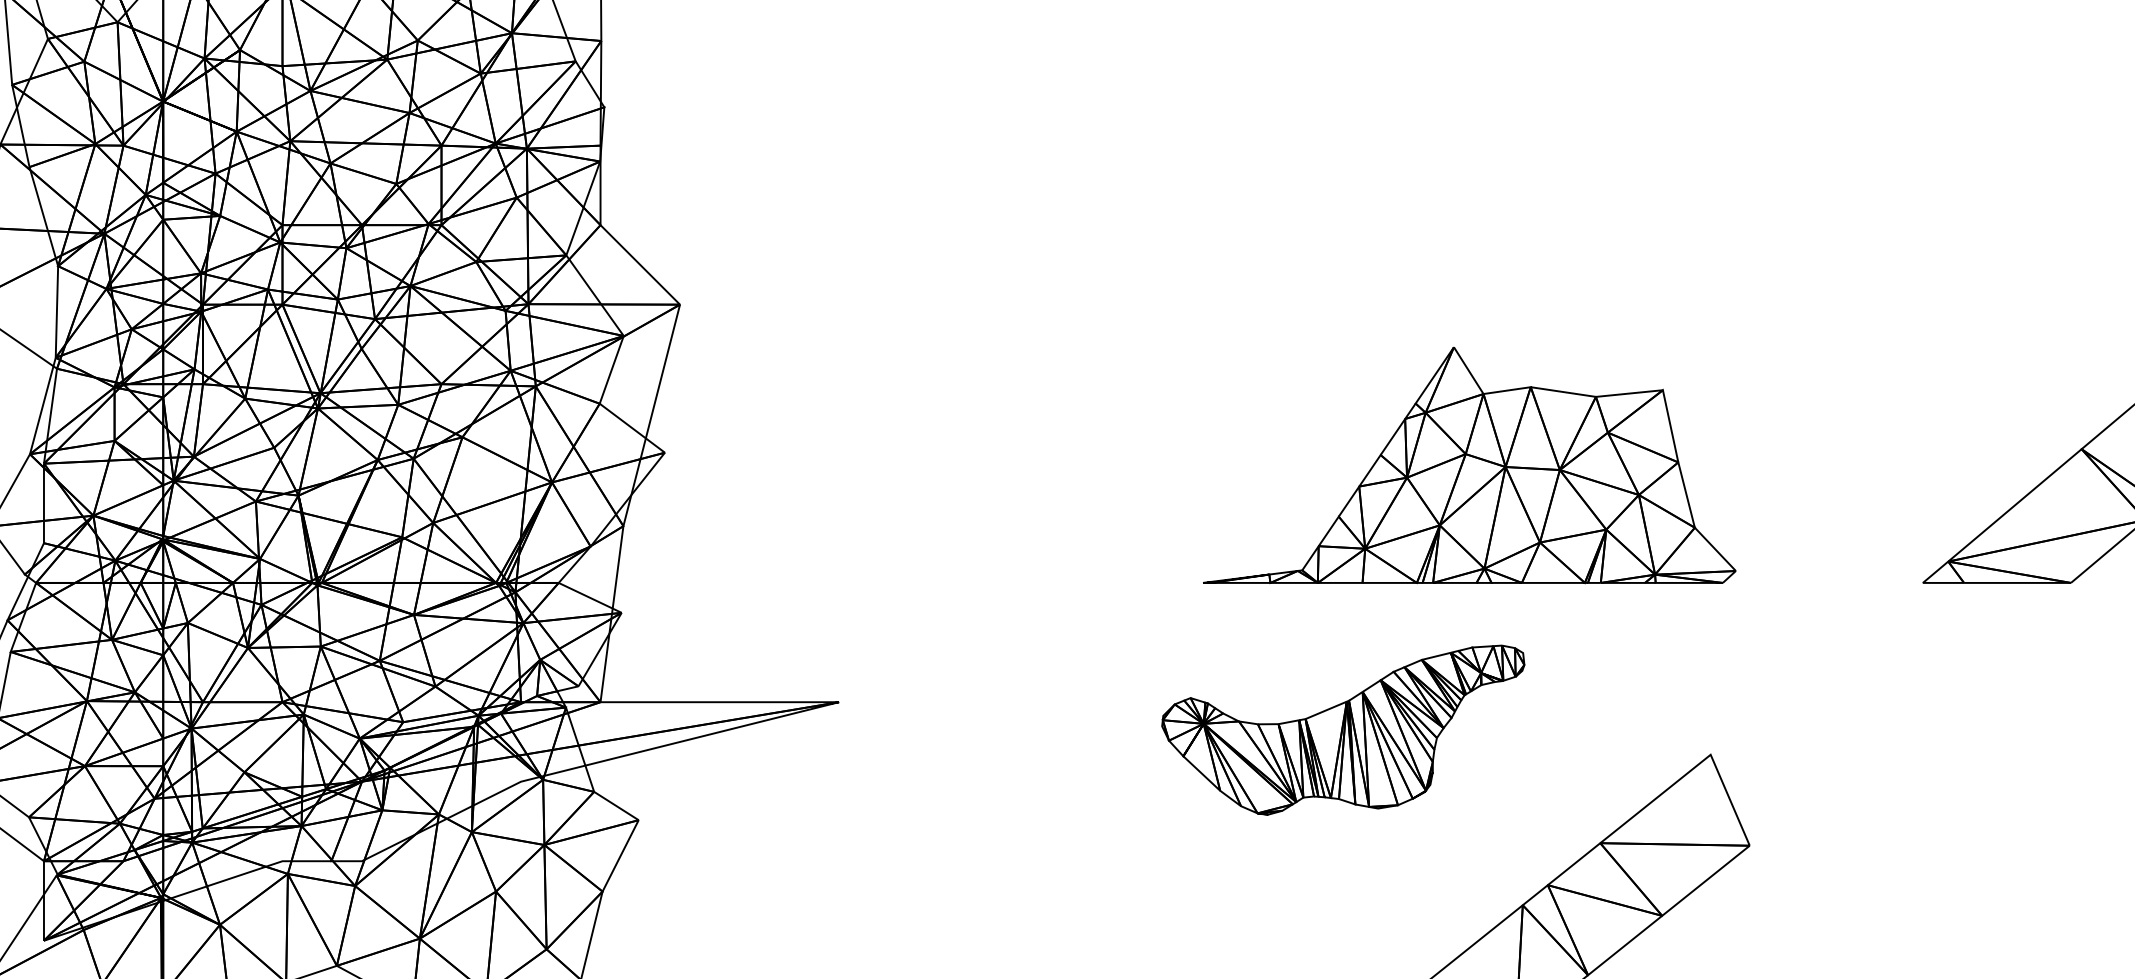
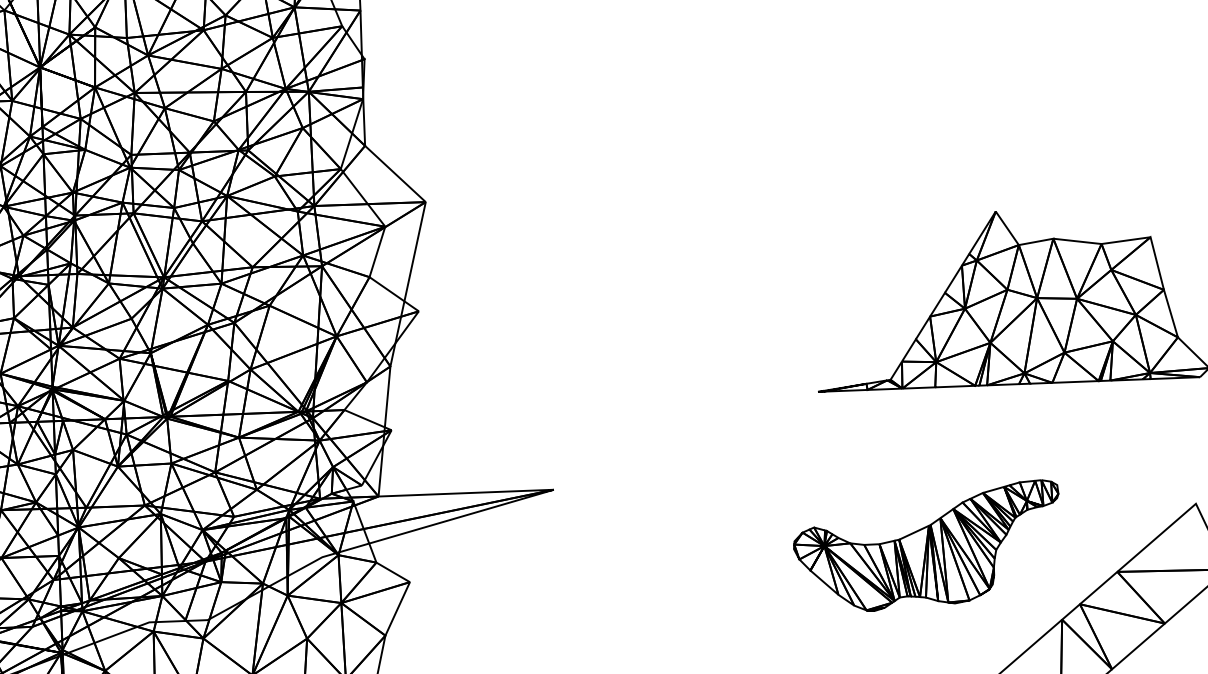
part: (1343, 729) -> (927, 546), moved

